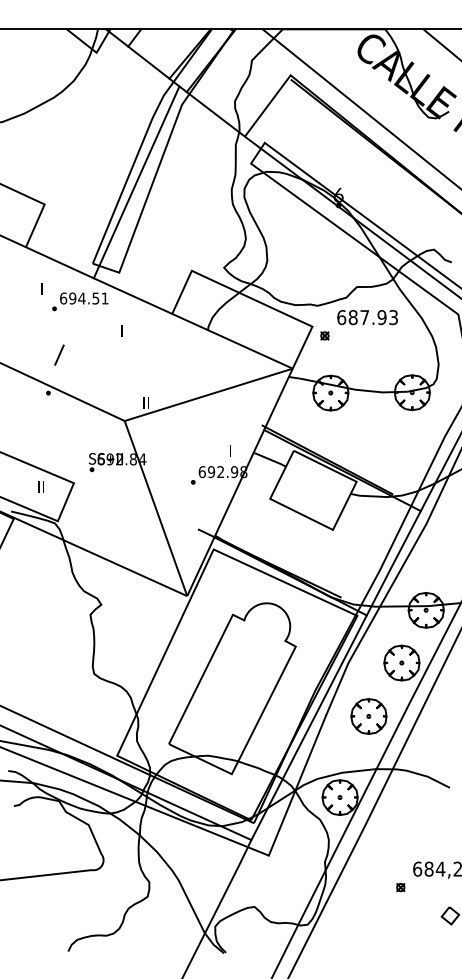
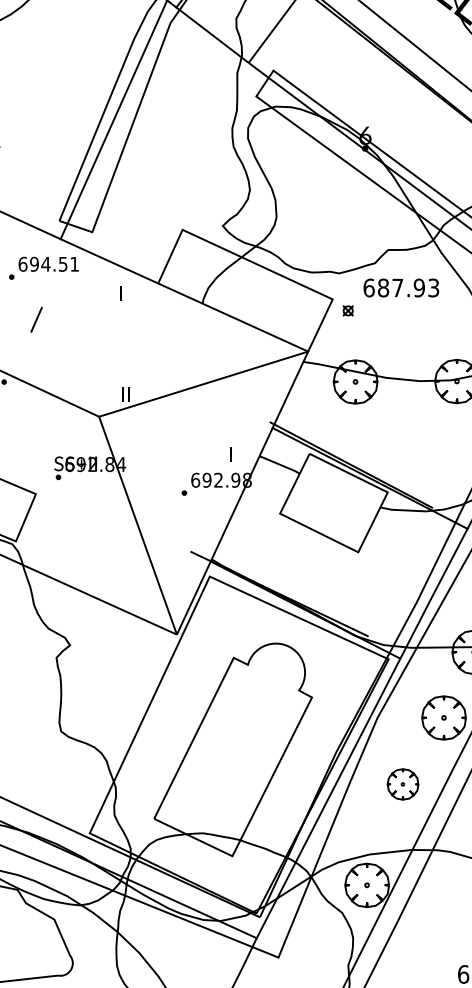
text: (121, 330) -> (119, 292), moved
line: (59, 354) -> (36, 319), moved
part: (368, 716) -> (402, 784), size x0.7

